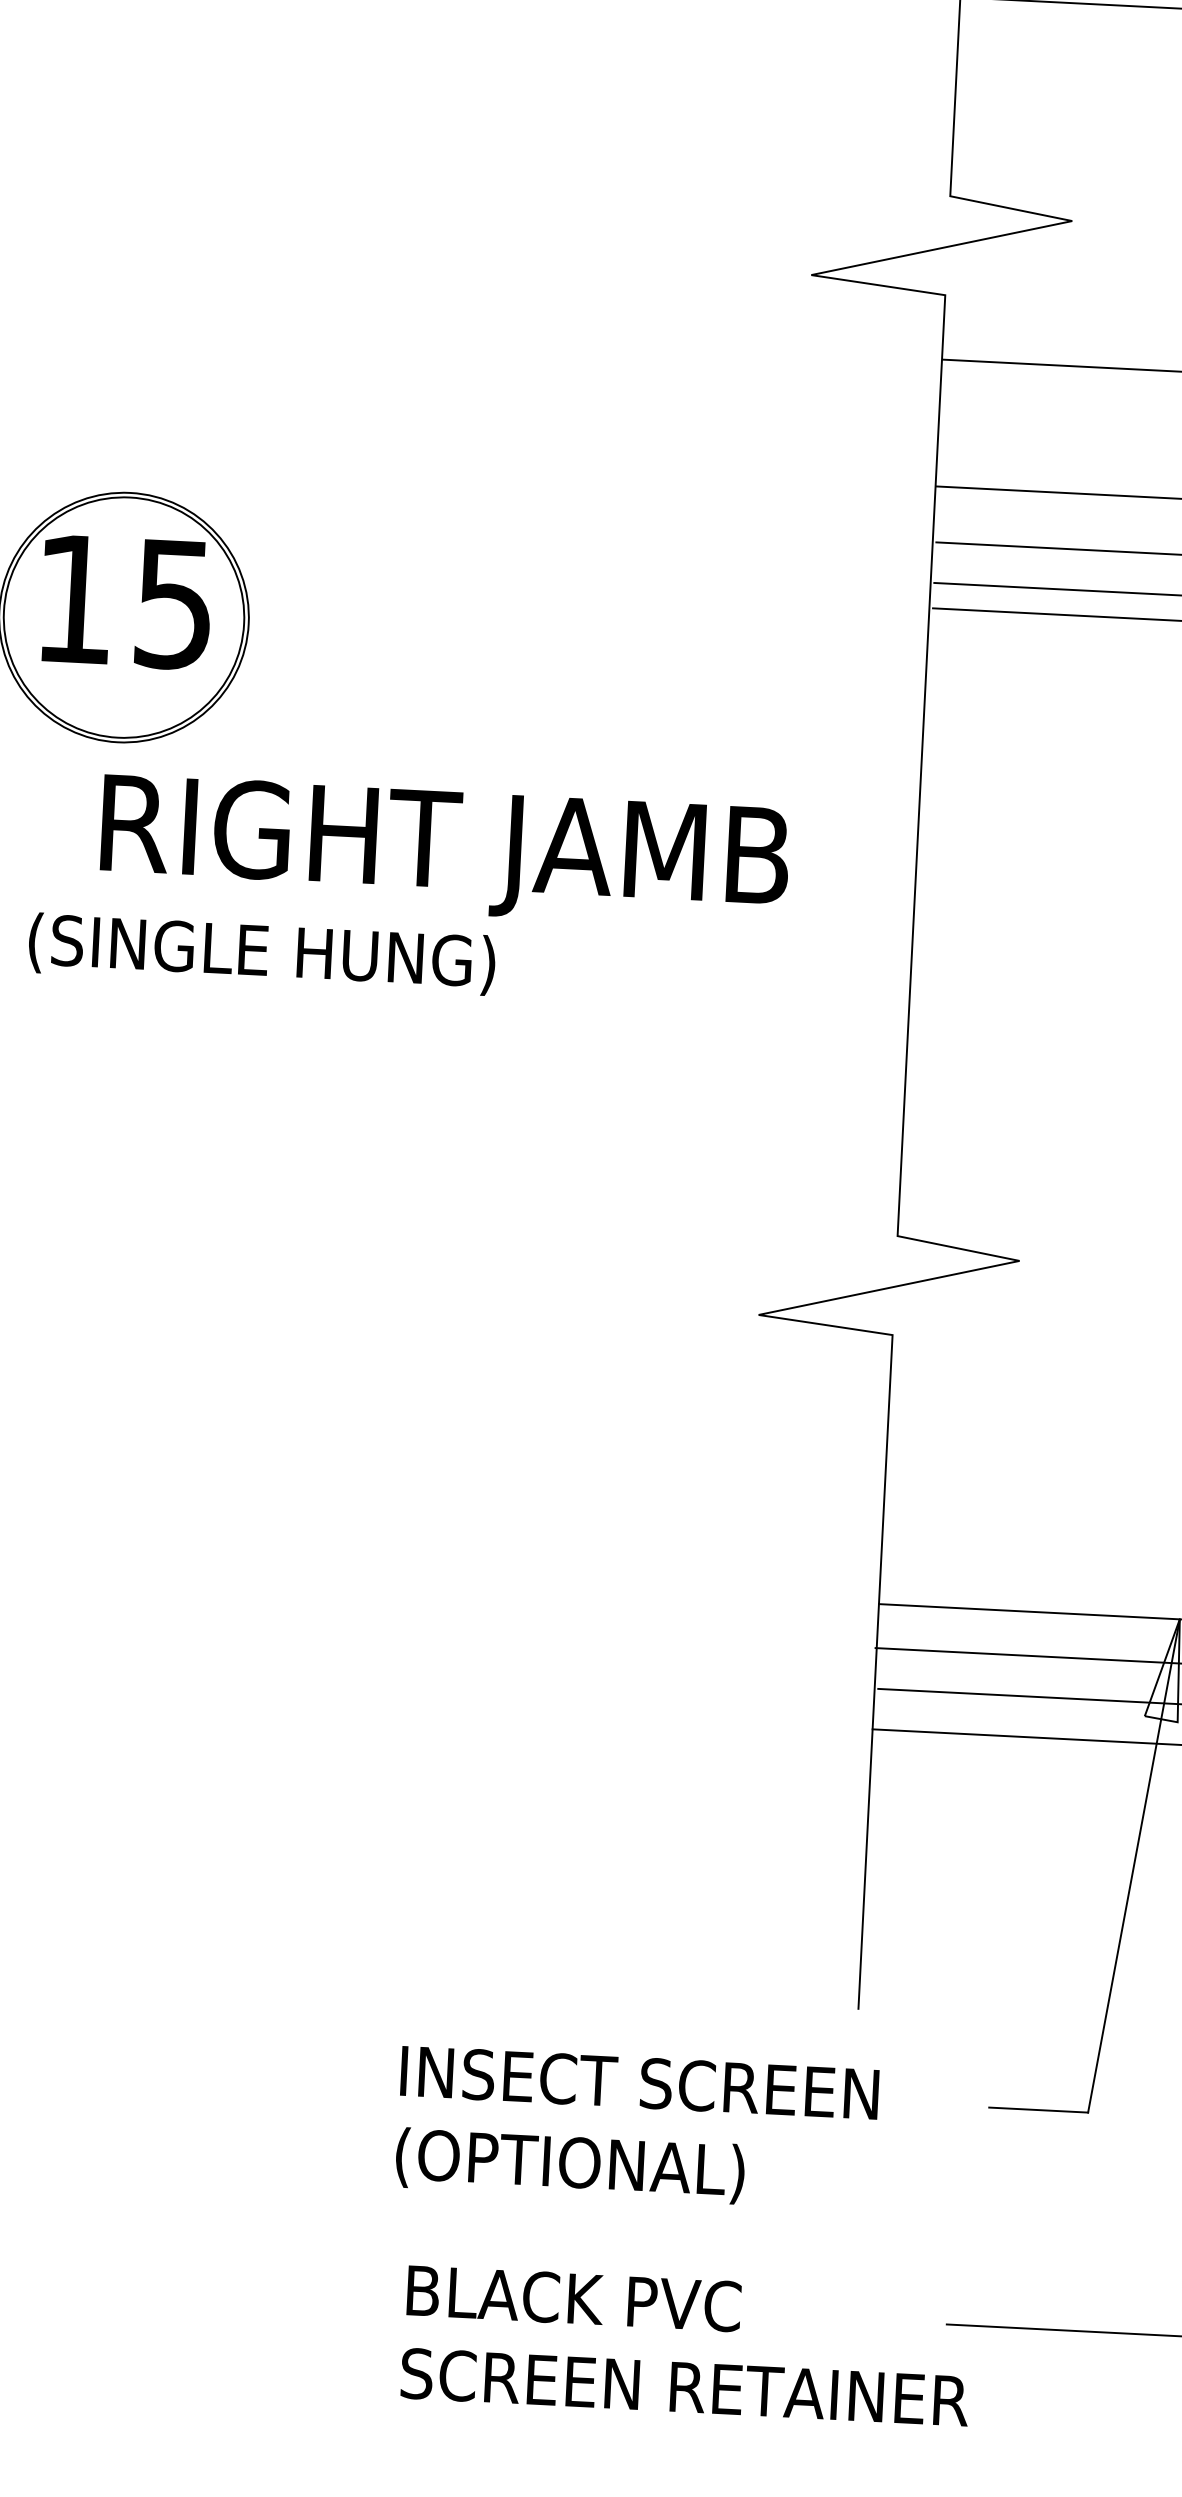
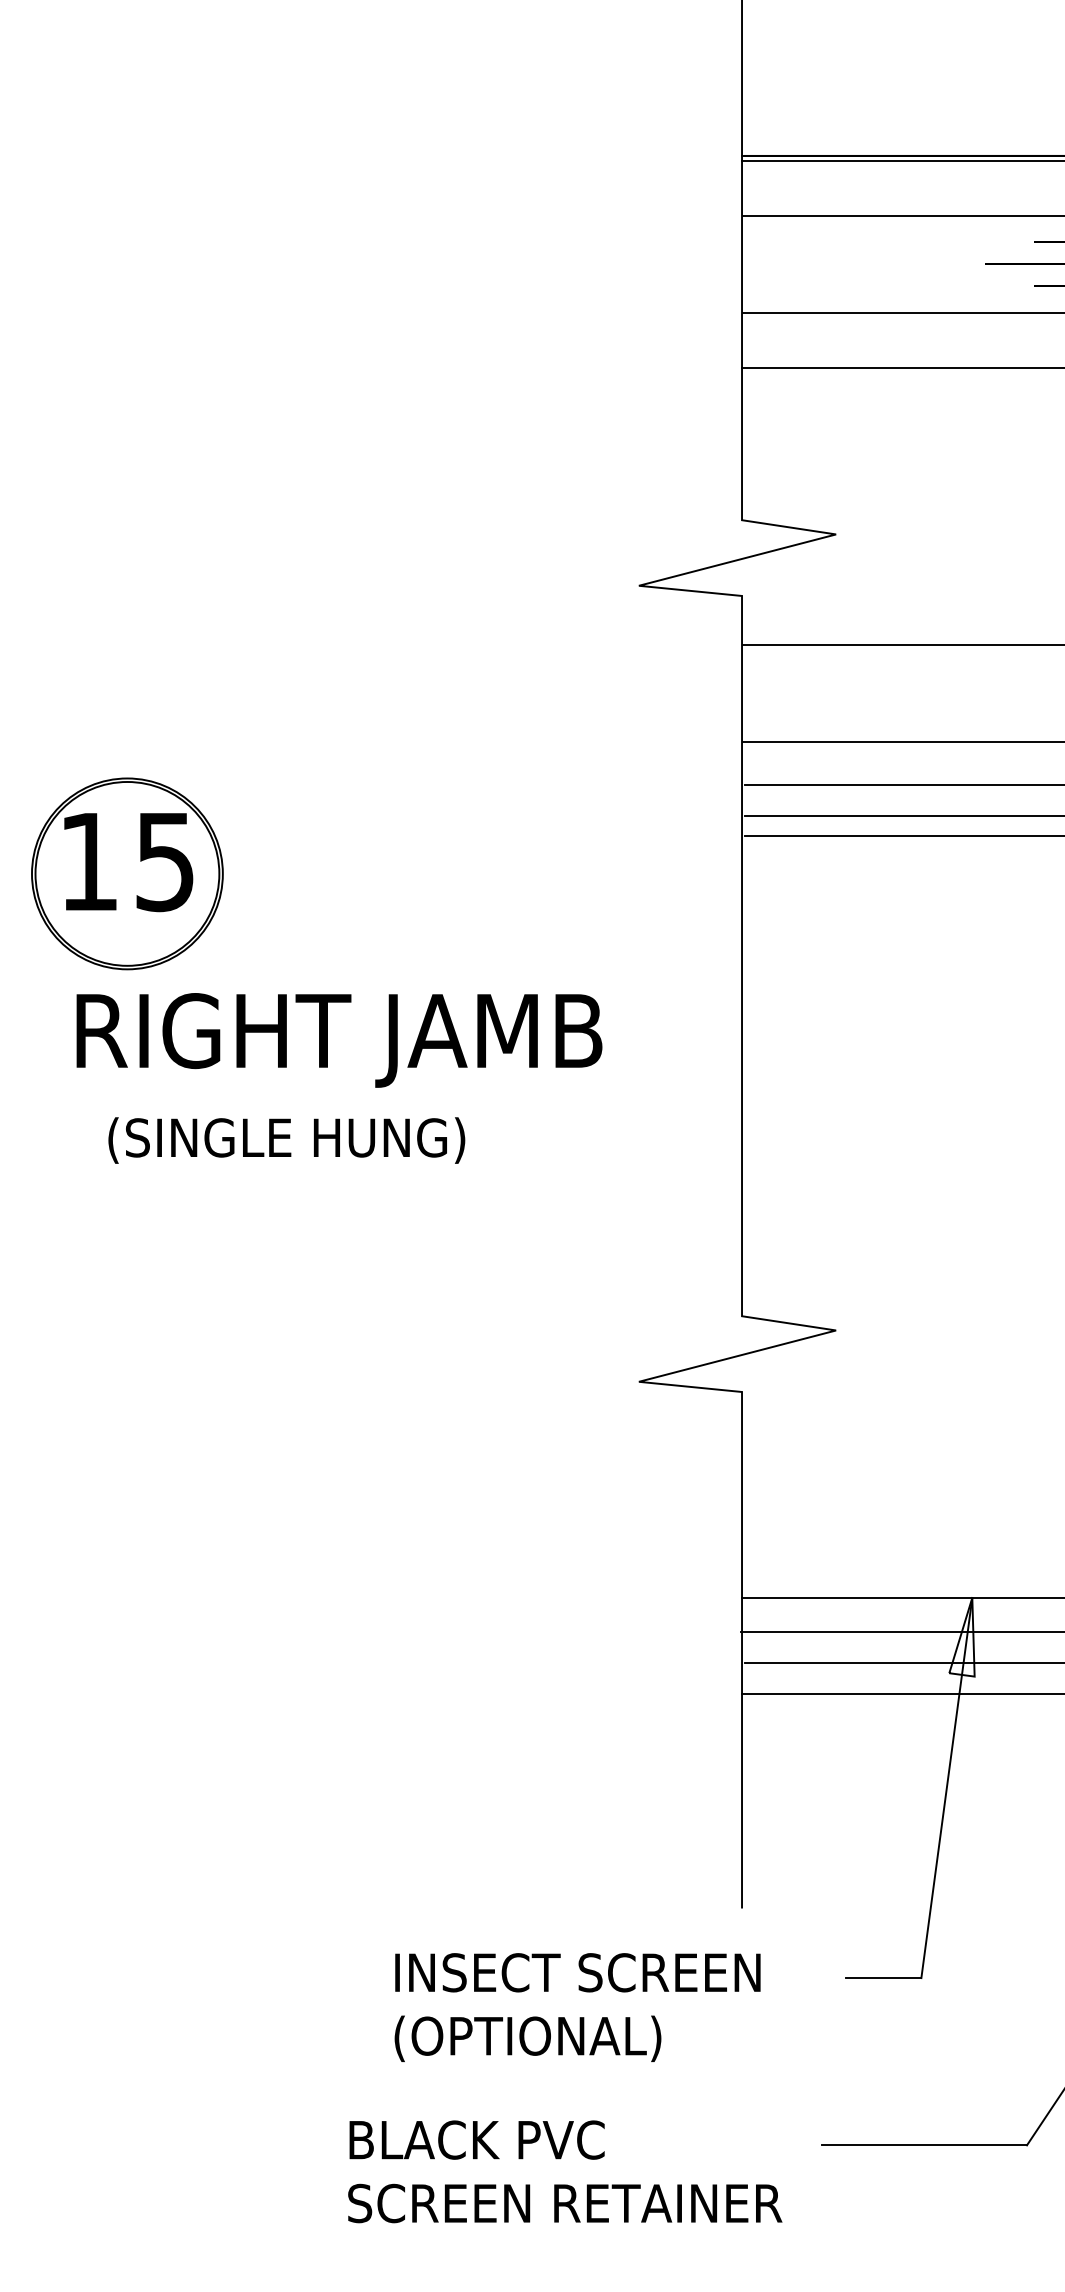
text: (444, 852) -> (339, 1040), moved
text: (261, 954) -> (286, 1140), moved
text: (687, 2345) -> (565, 2171), moved

